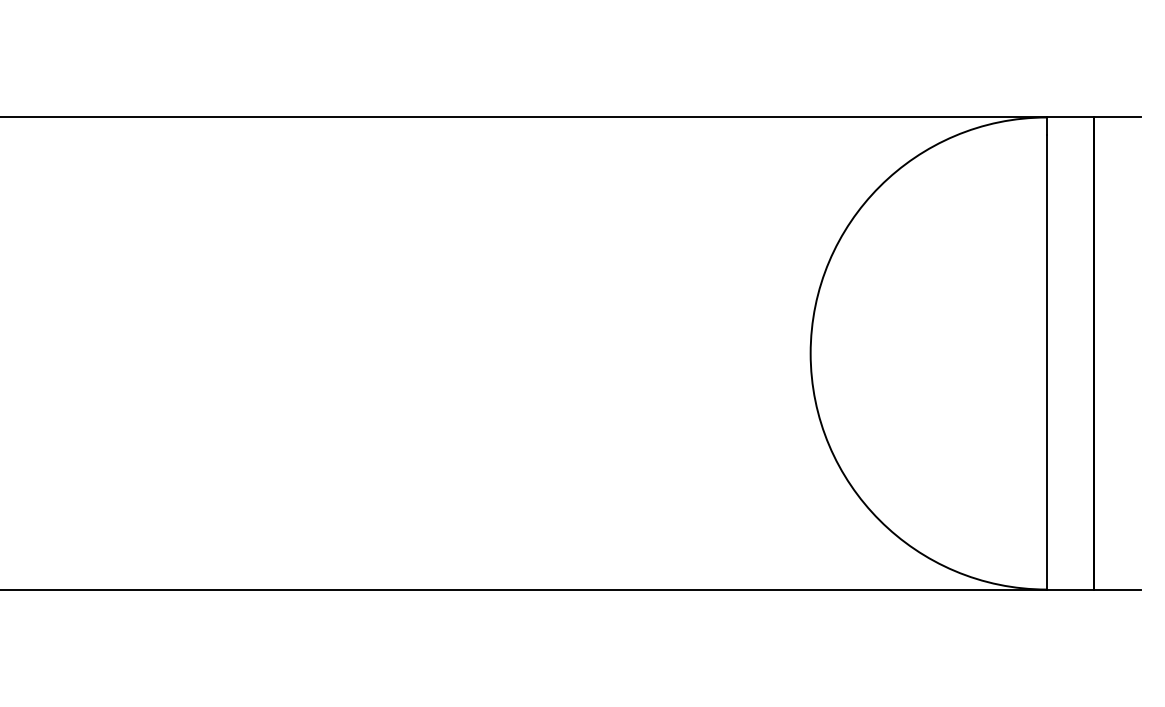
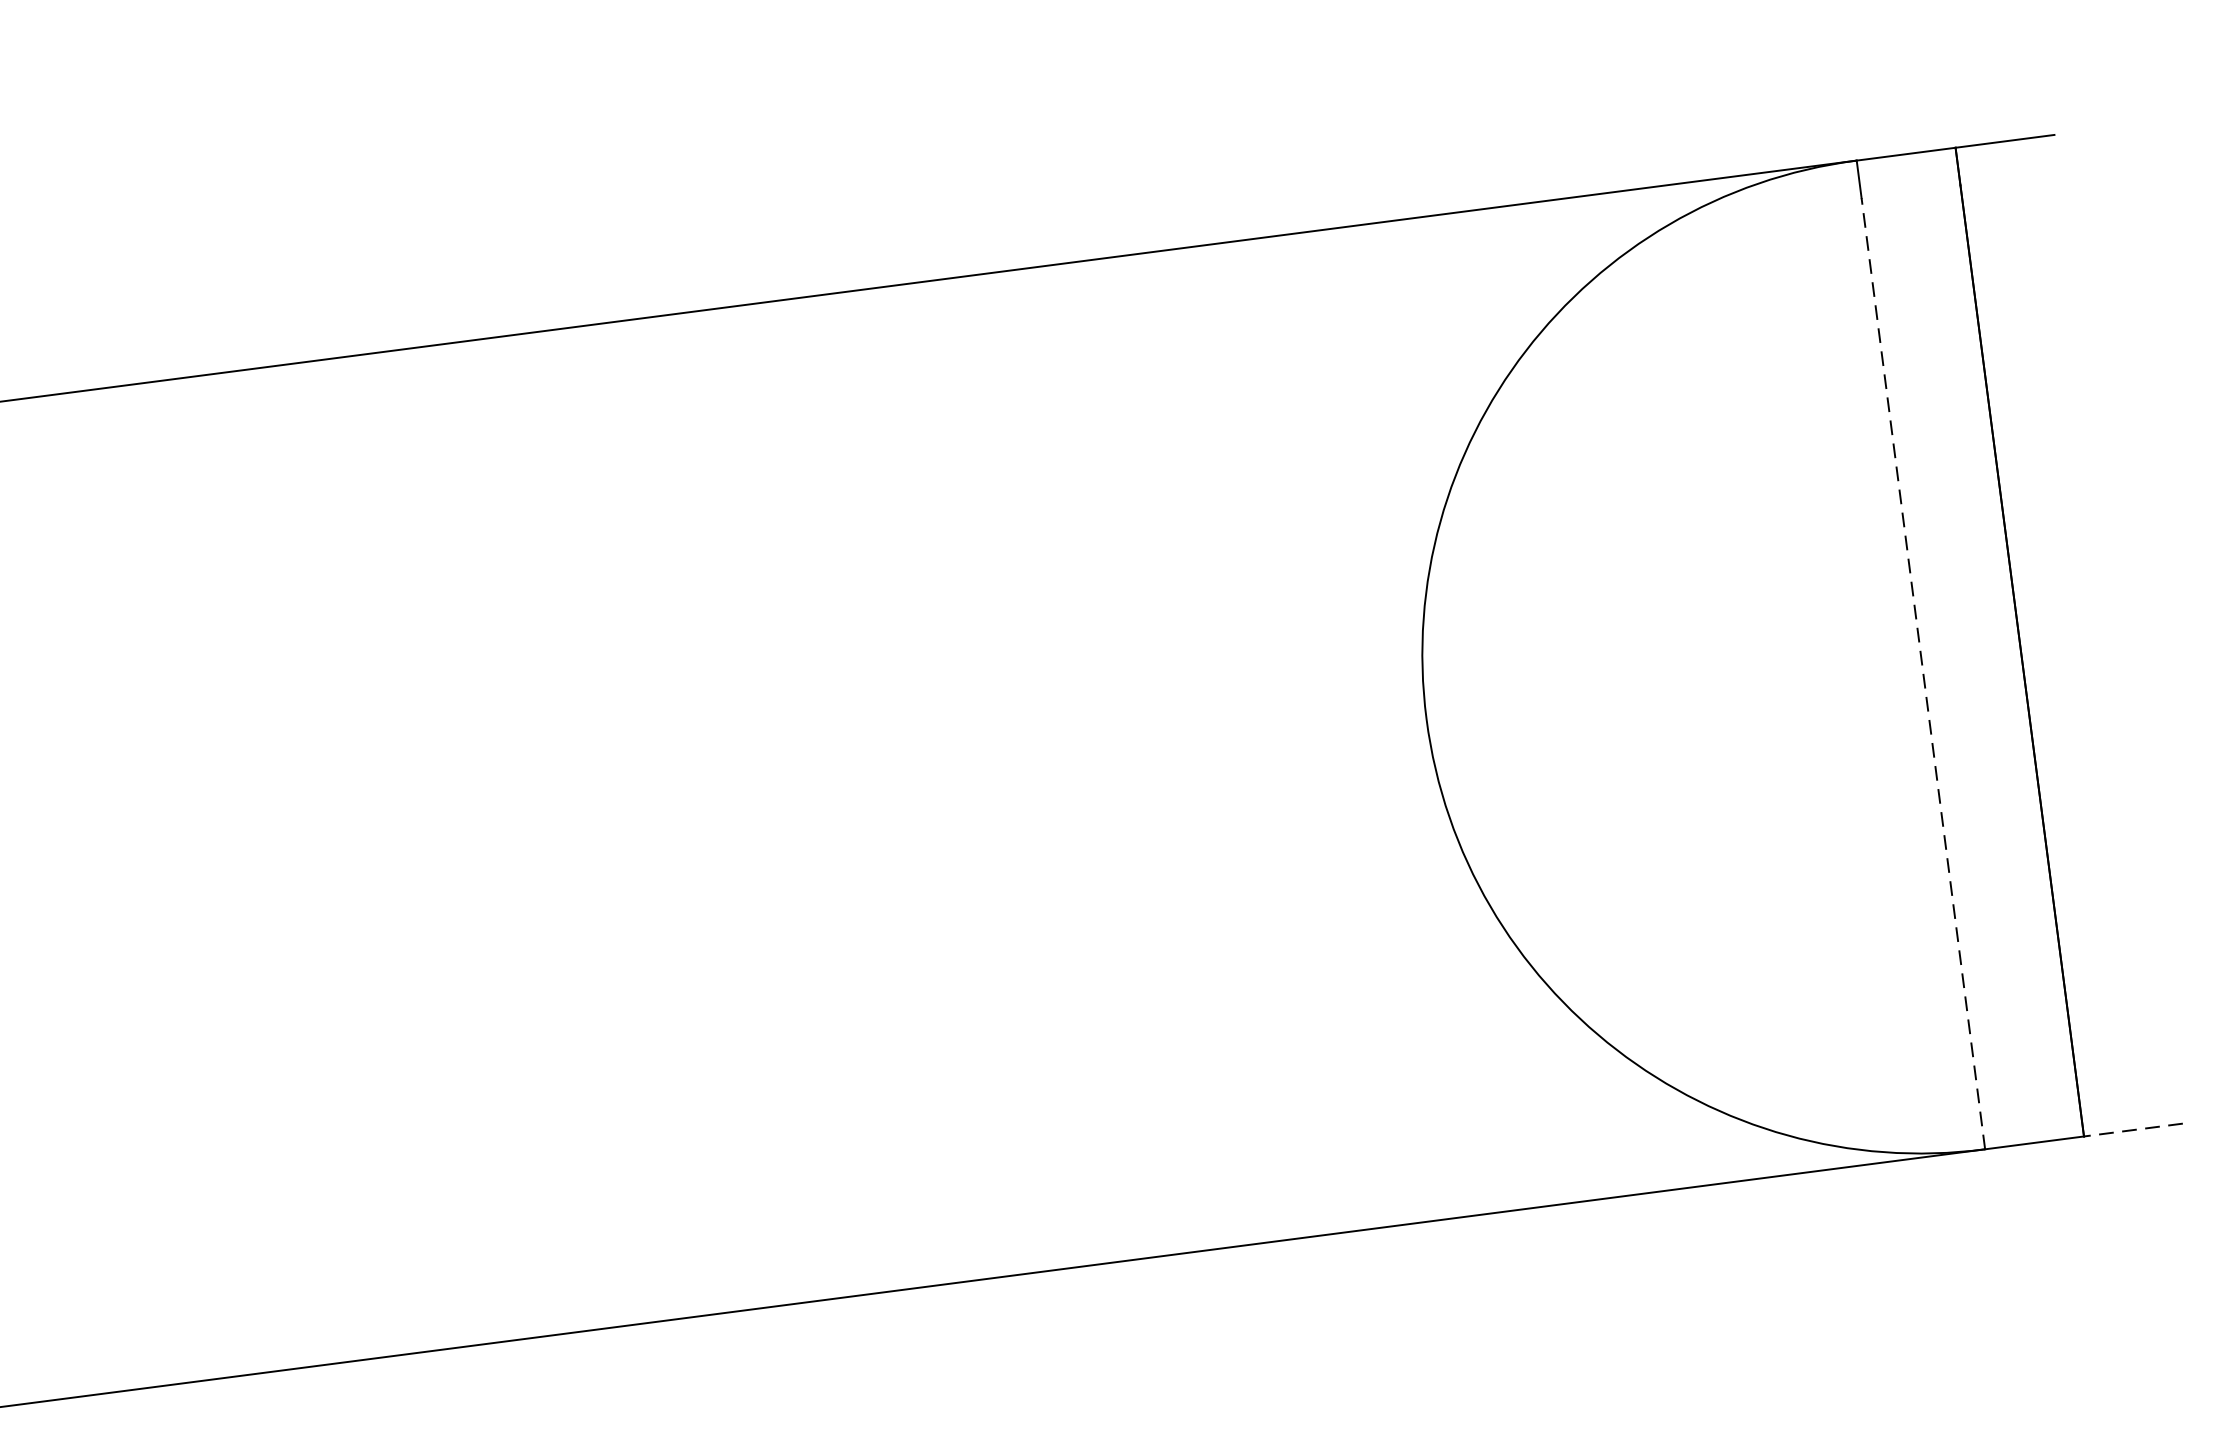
line: (1046, 361) -> (1922, 671), solid -> dashed
line: (1117, 589) -> (2133, 1129), solid -> dashed

